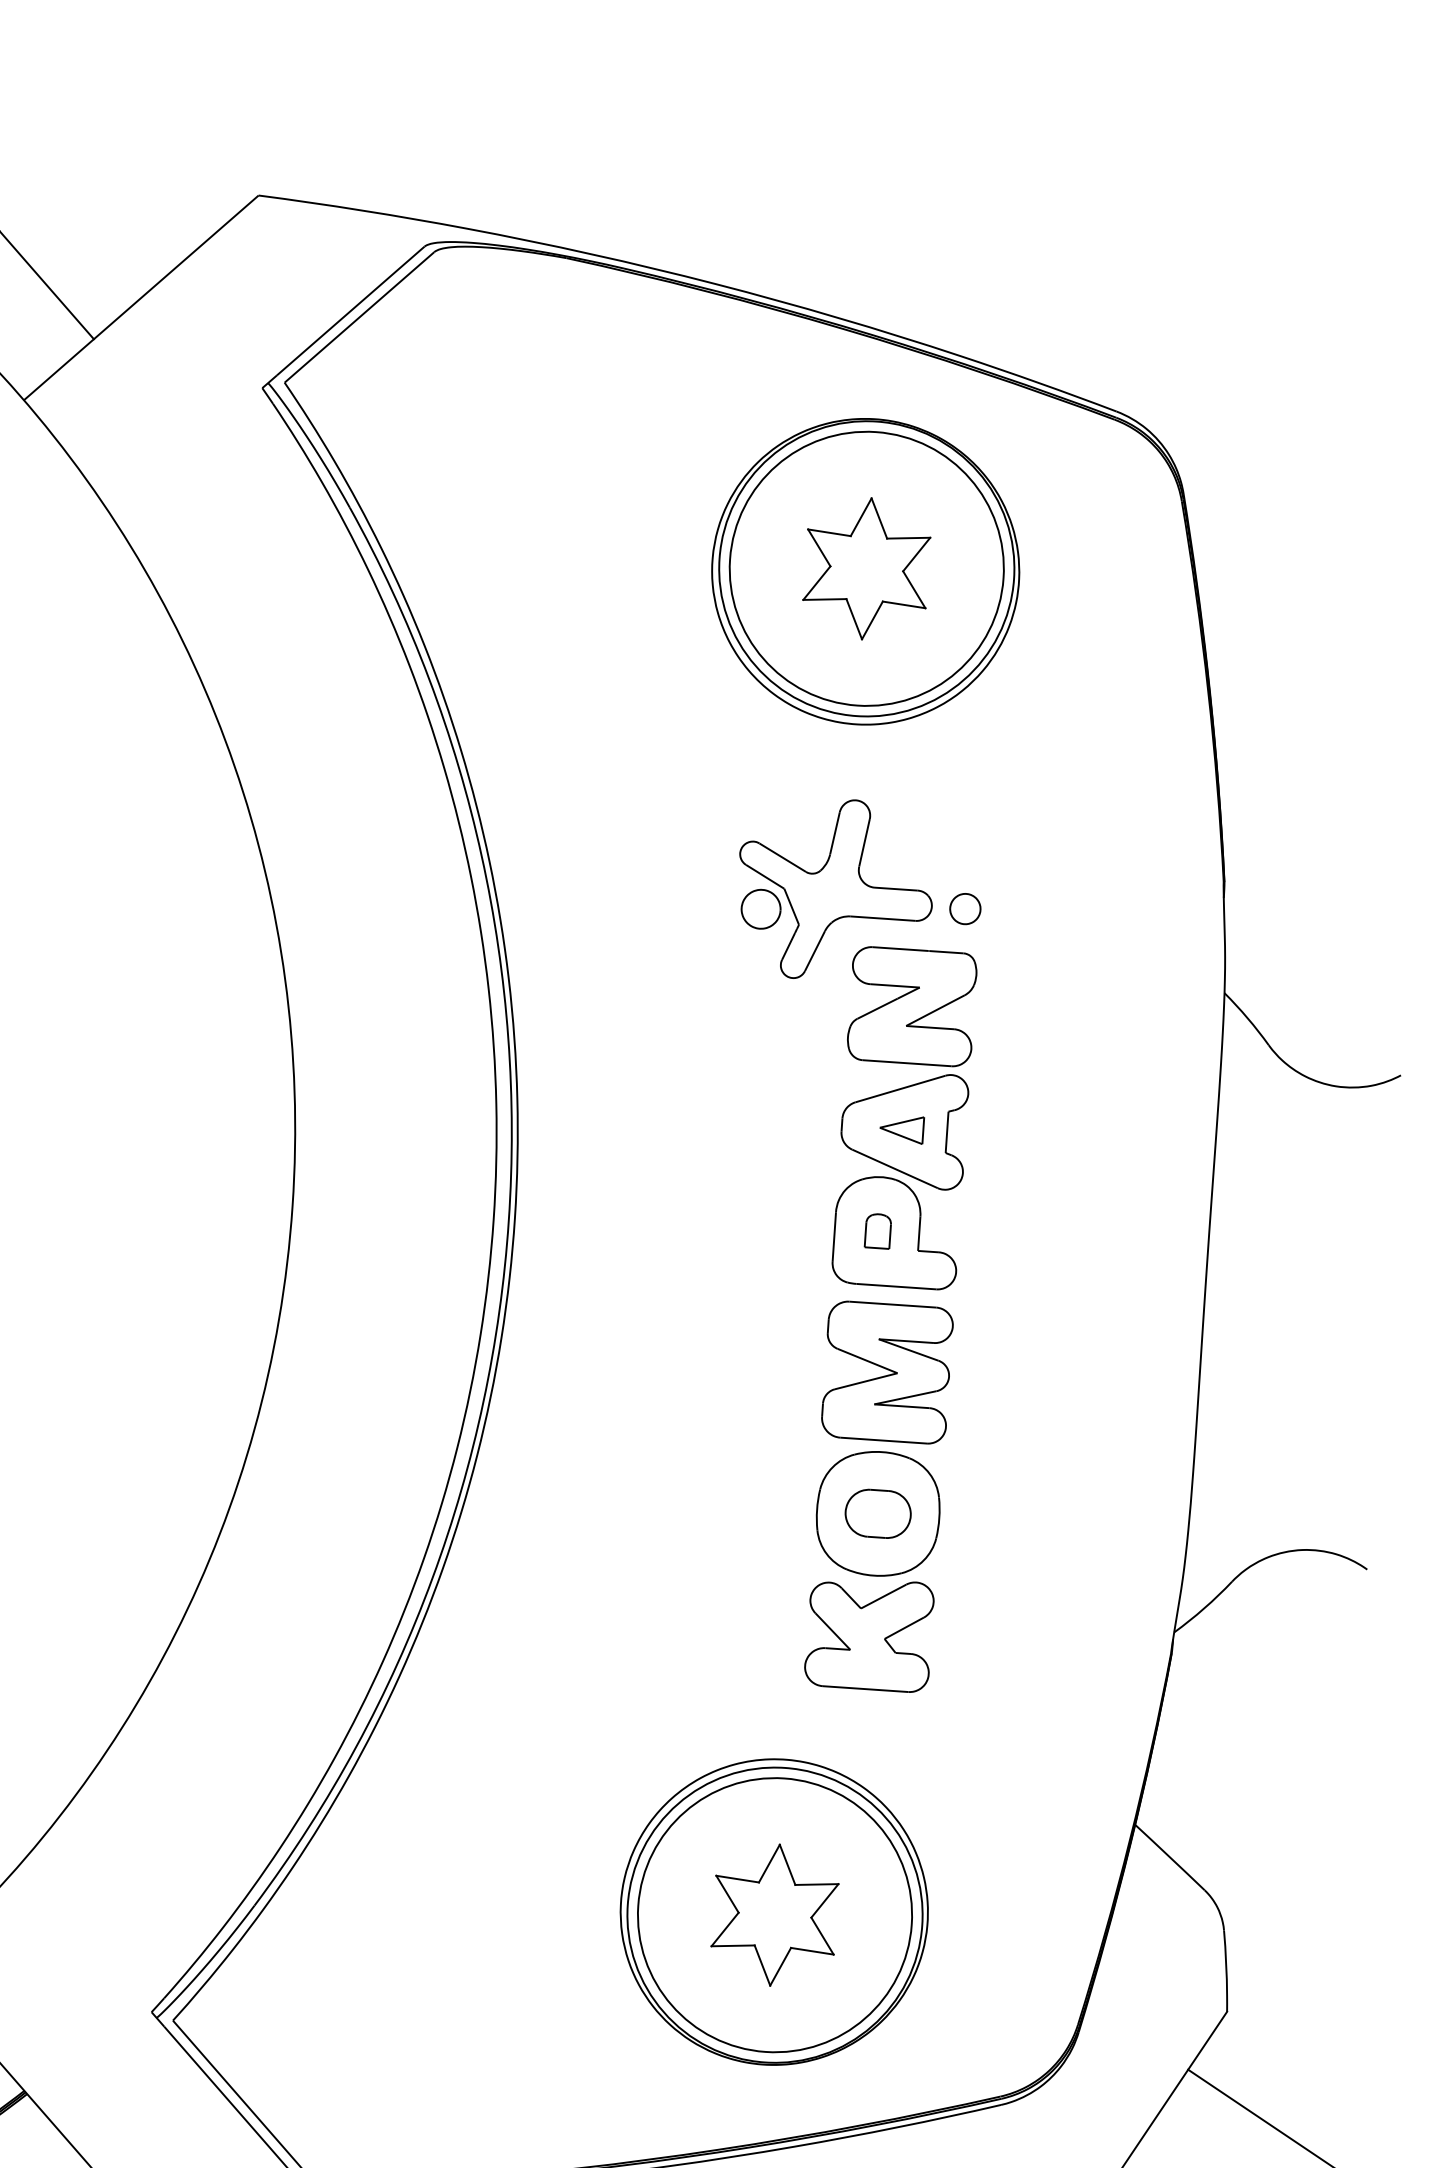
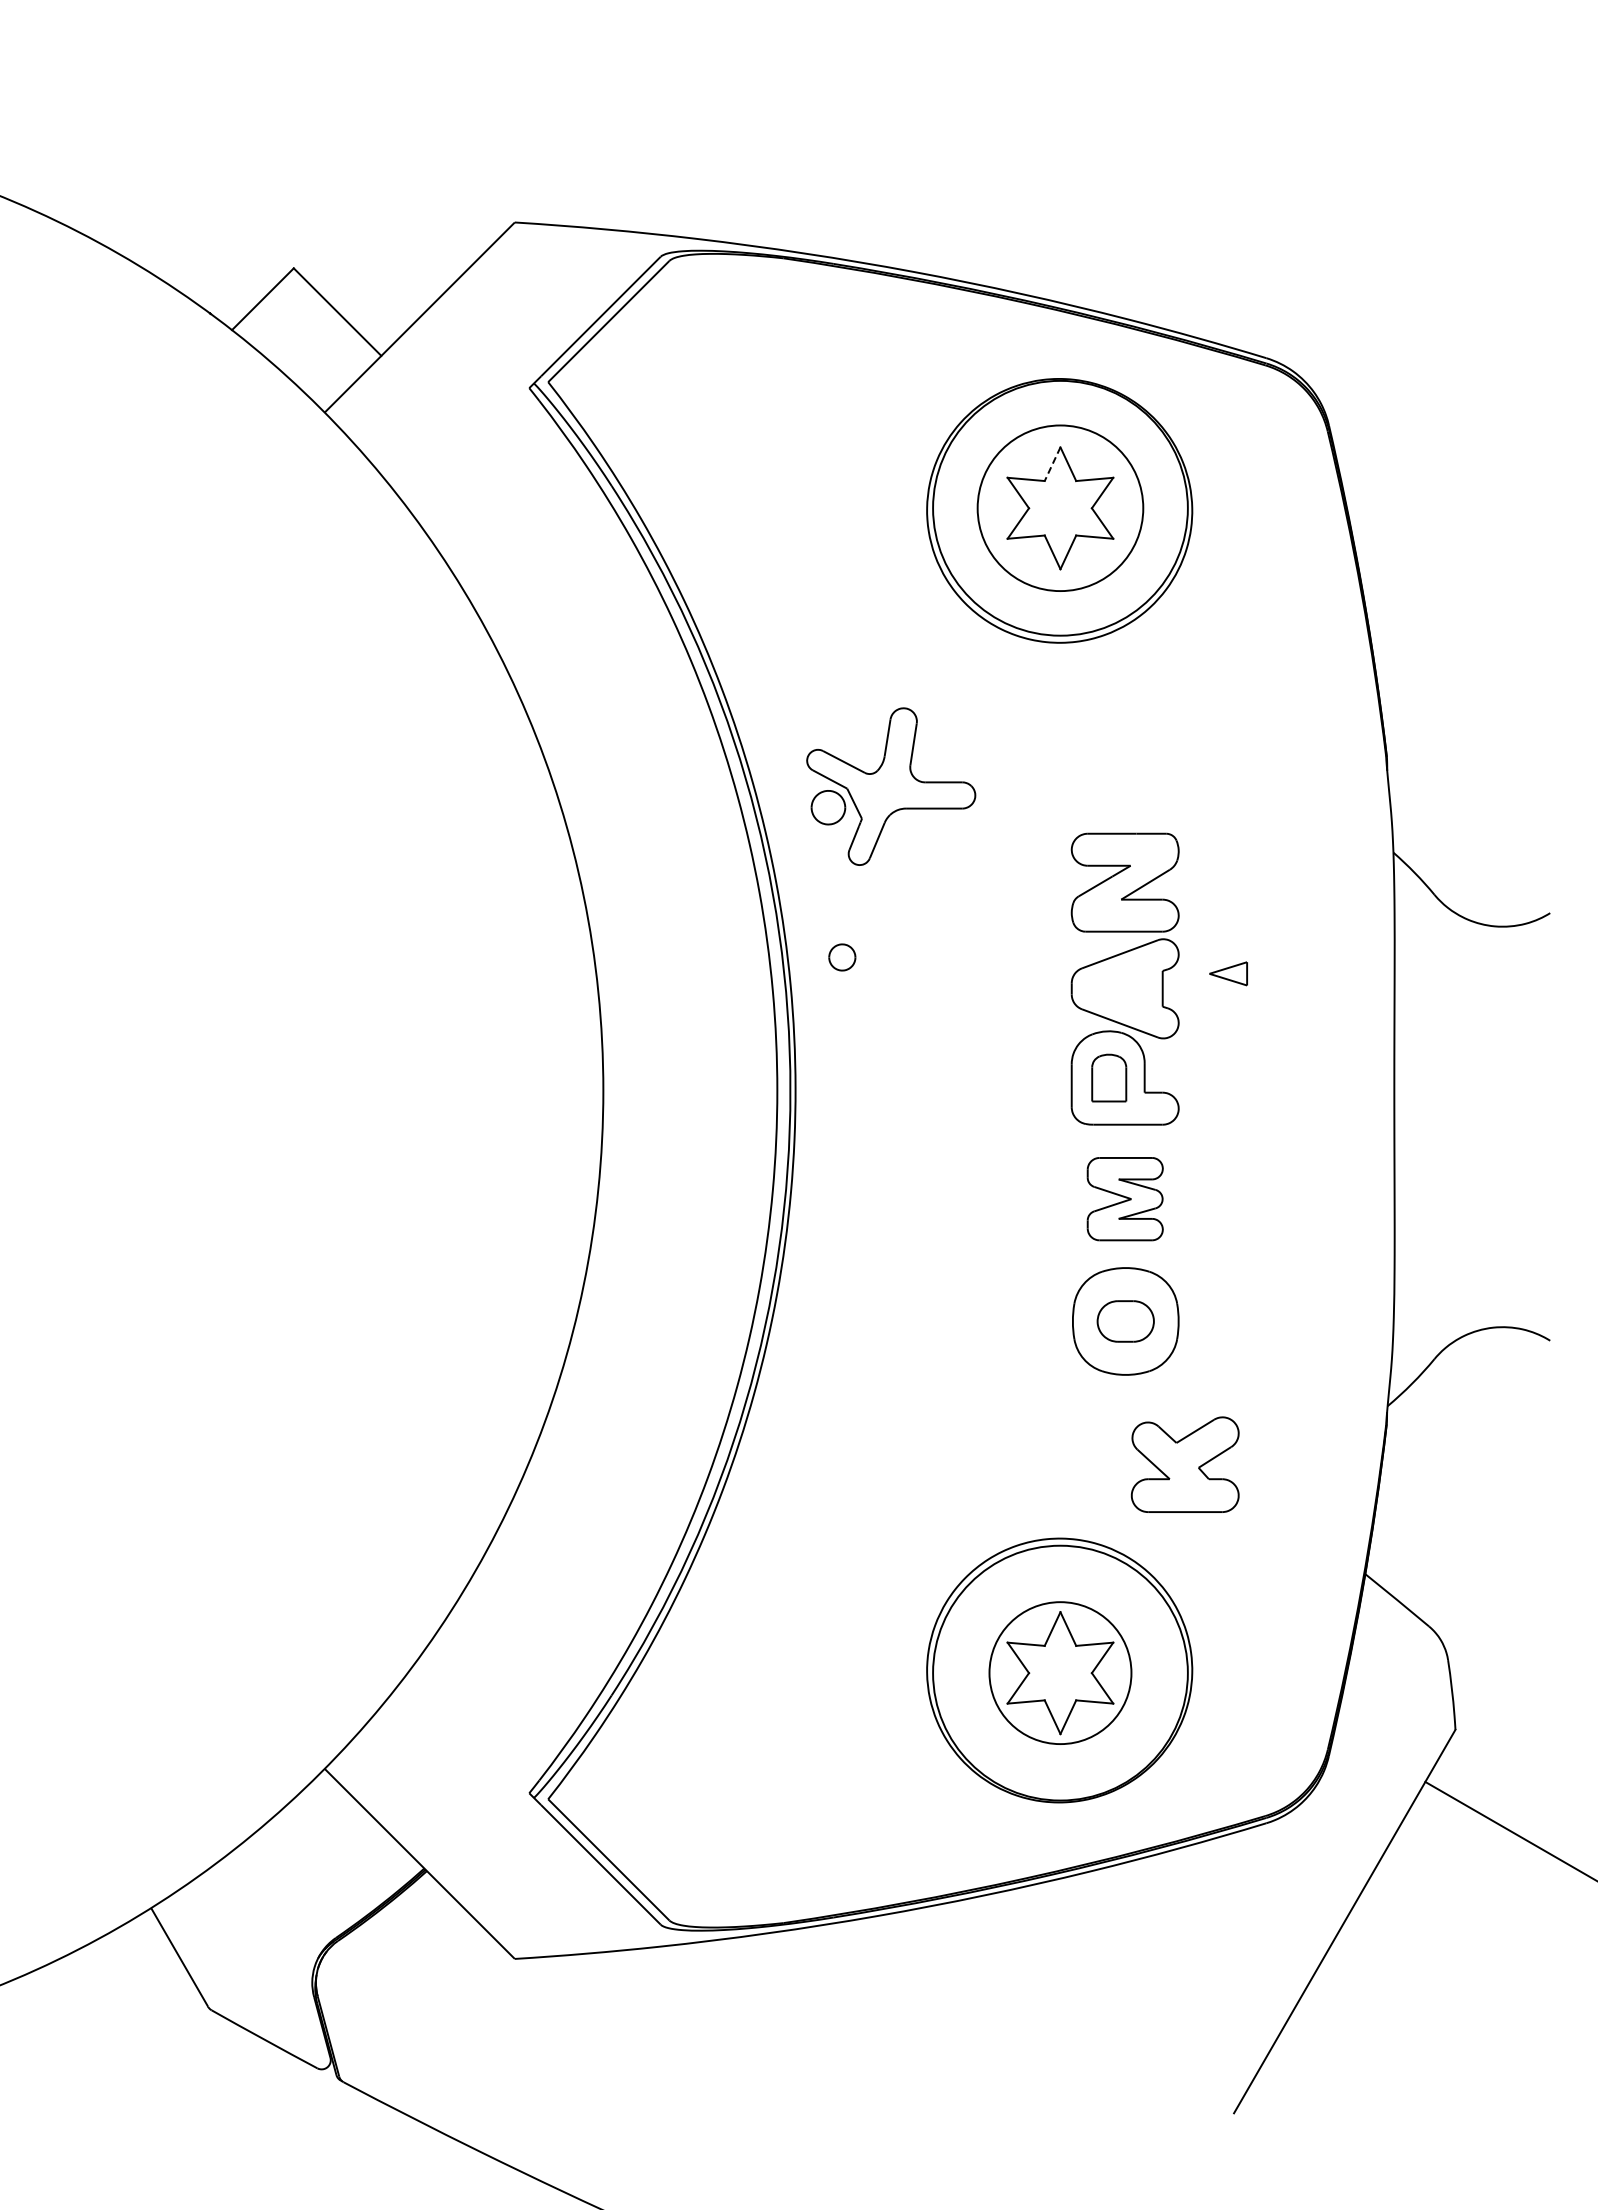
line: (861, 517) -> (1052, 464), solid -> dashed
circle: (866, 567) -> (1060, 507), size x0.7
part: (835, 889) -> (891, 786), moved
part: (965, 909) -> (842, 957), moved
part: (901, 1128) -> (1228, 973), moved
part: (877, 1230) -> (1108, 1077), size x1.6
part: (886, 1371) -> (1124, 1198), size x0.7
part: (868, 1634) -> (1184, 1464), moved
circle: (775, 1914) -> (1060, 1672), size x0.6

